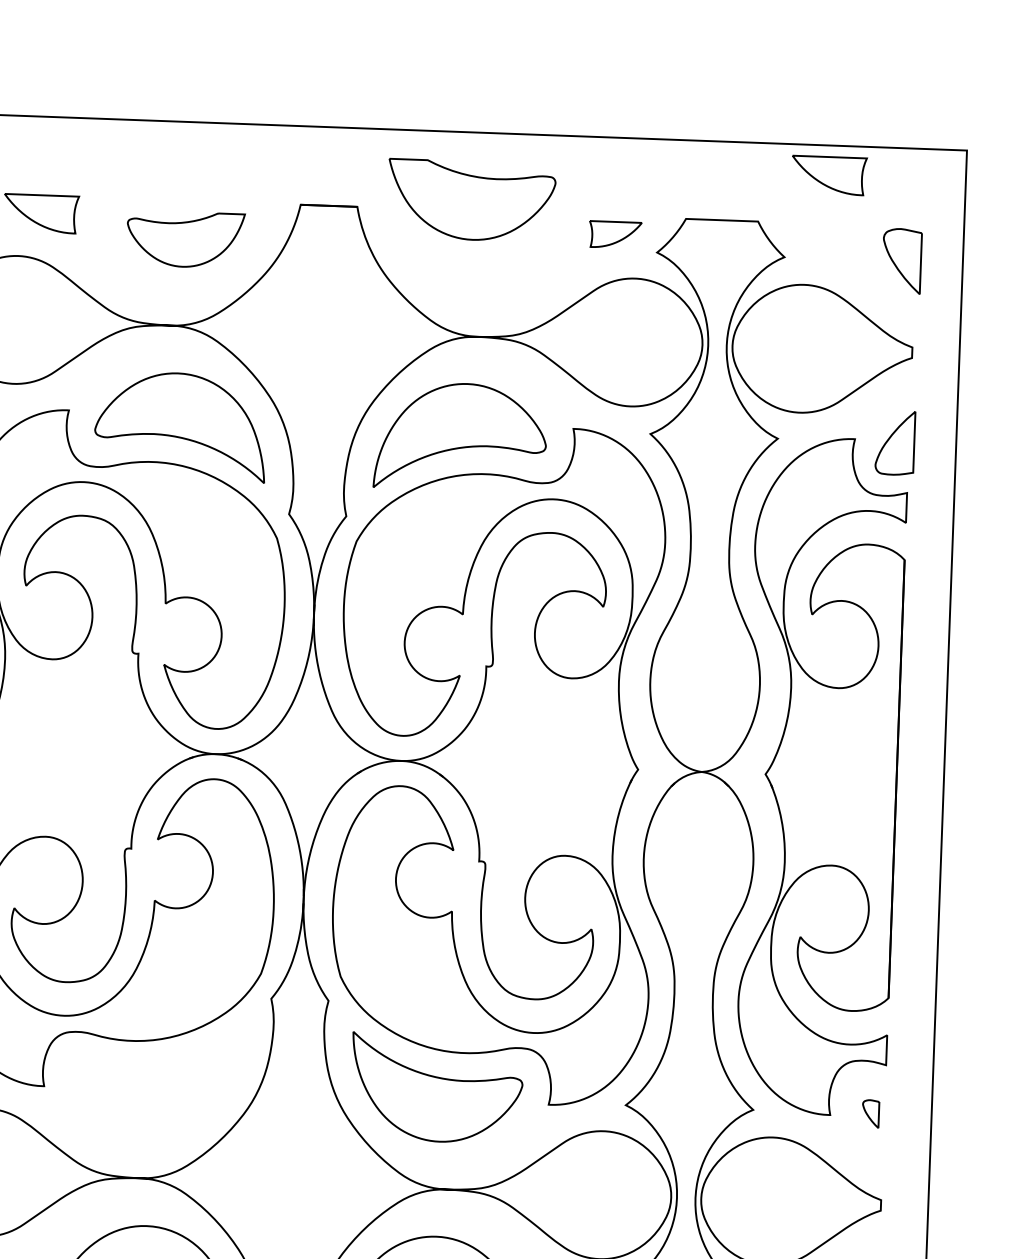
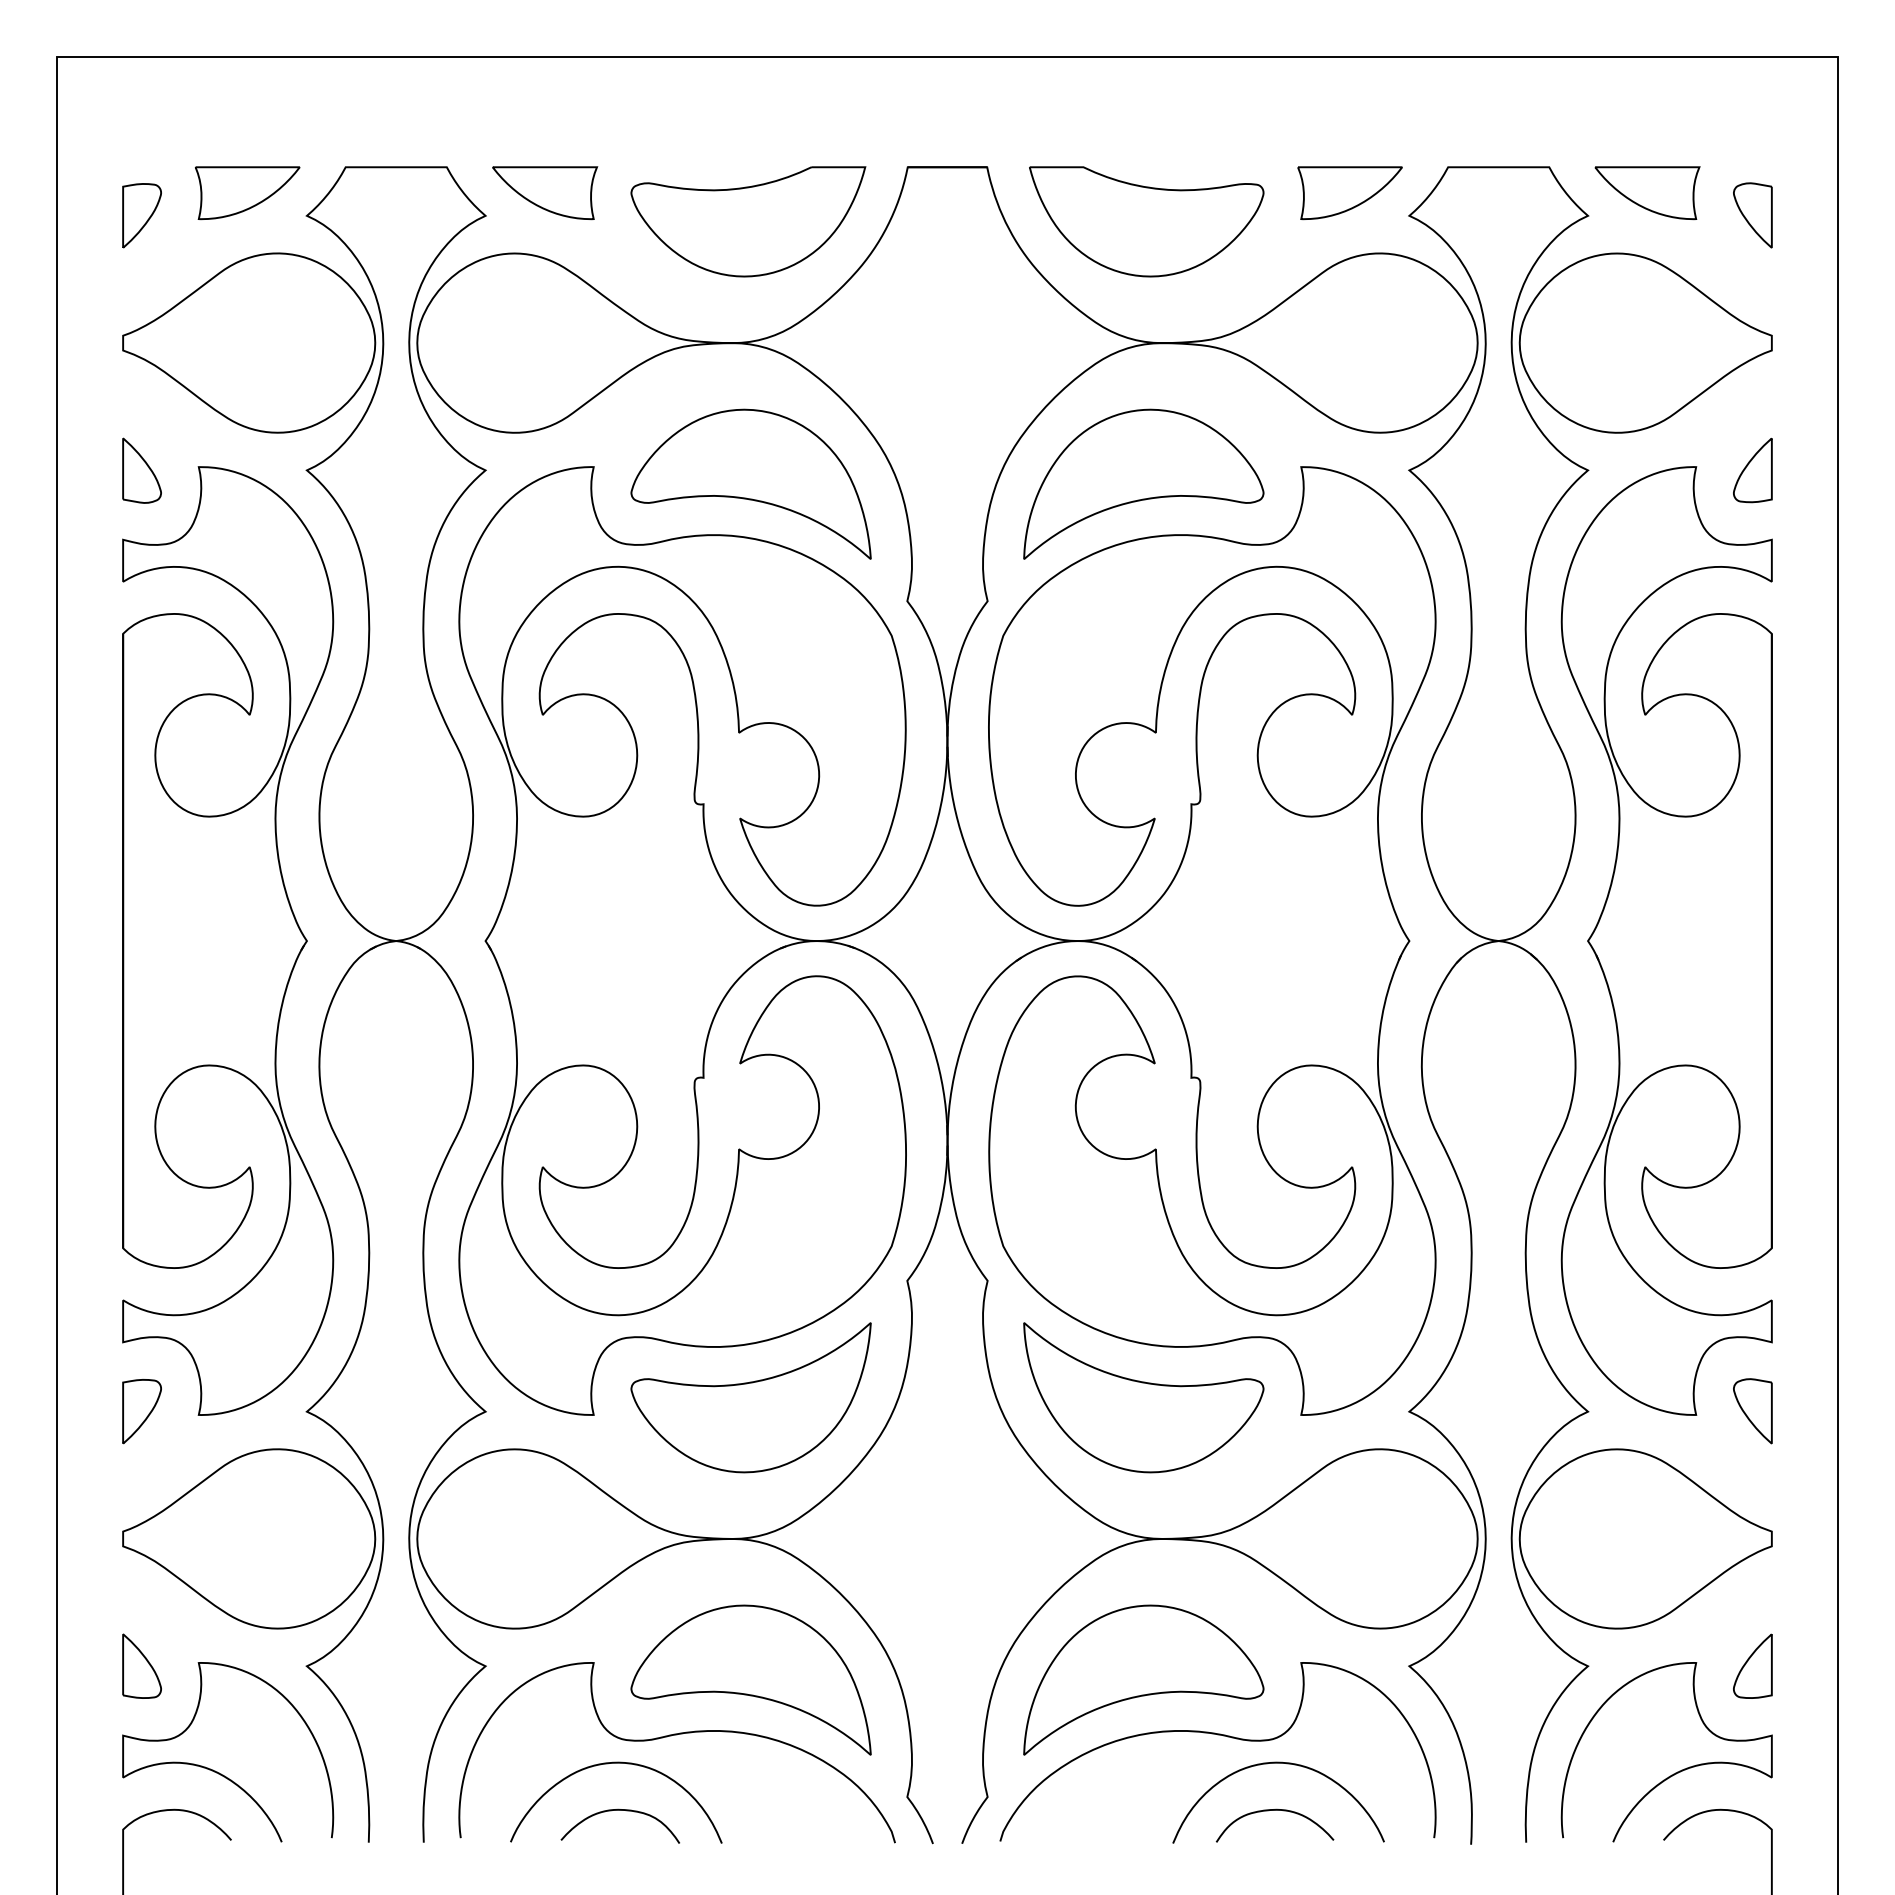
part: (829, 175) -> (1647, 193), moved
part: (471, 200) -> (1146, 221), moved
part: (615, 235) -> (1349, 193), size x1.43
part: (185, 239) -> (748, 221), size x1.43
part: (901, 261) -> (1752, 215), size x0.71
part: (895, 443) -> (1752, 470), size x0.71
part: (156, 1077) -> (750, 1397), added
part: (870, 1114) -> (1752, 1411), size x1.67

